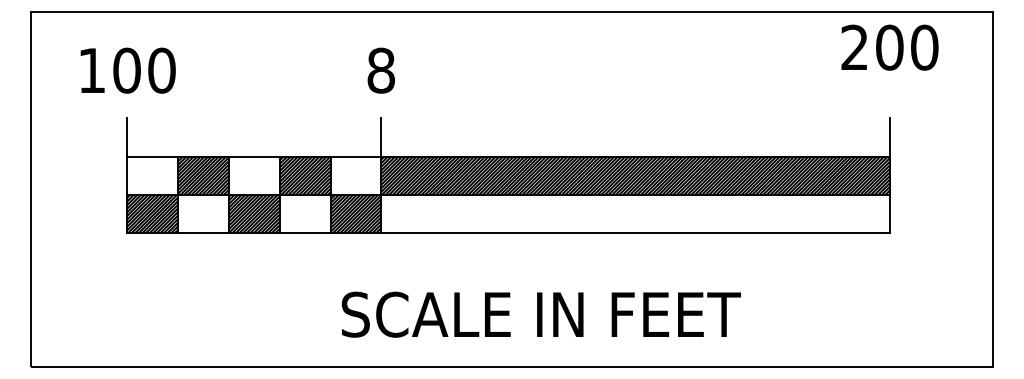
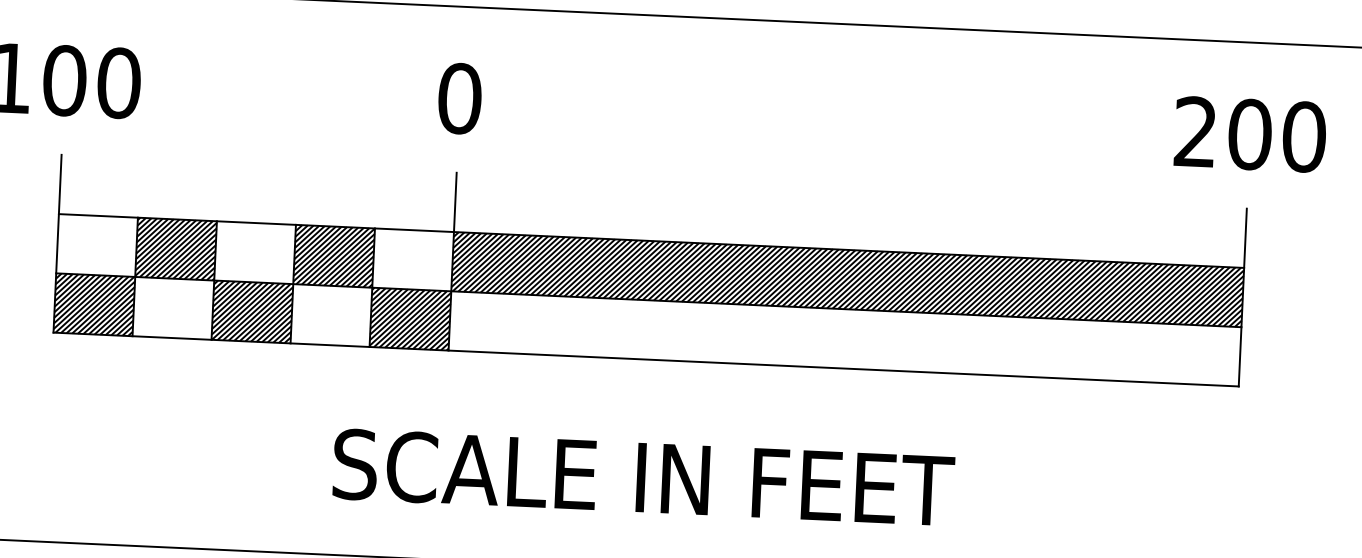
text: (889, 47) -> (1249, 134), moved
text: (381, 70) -> (460, 98), 8 -> 0
text: (540, 314) -> (642, 477), moved

